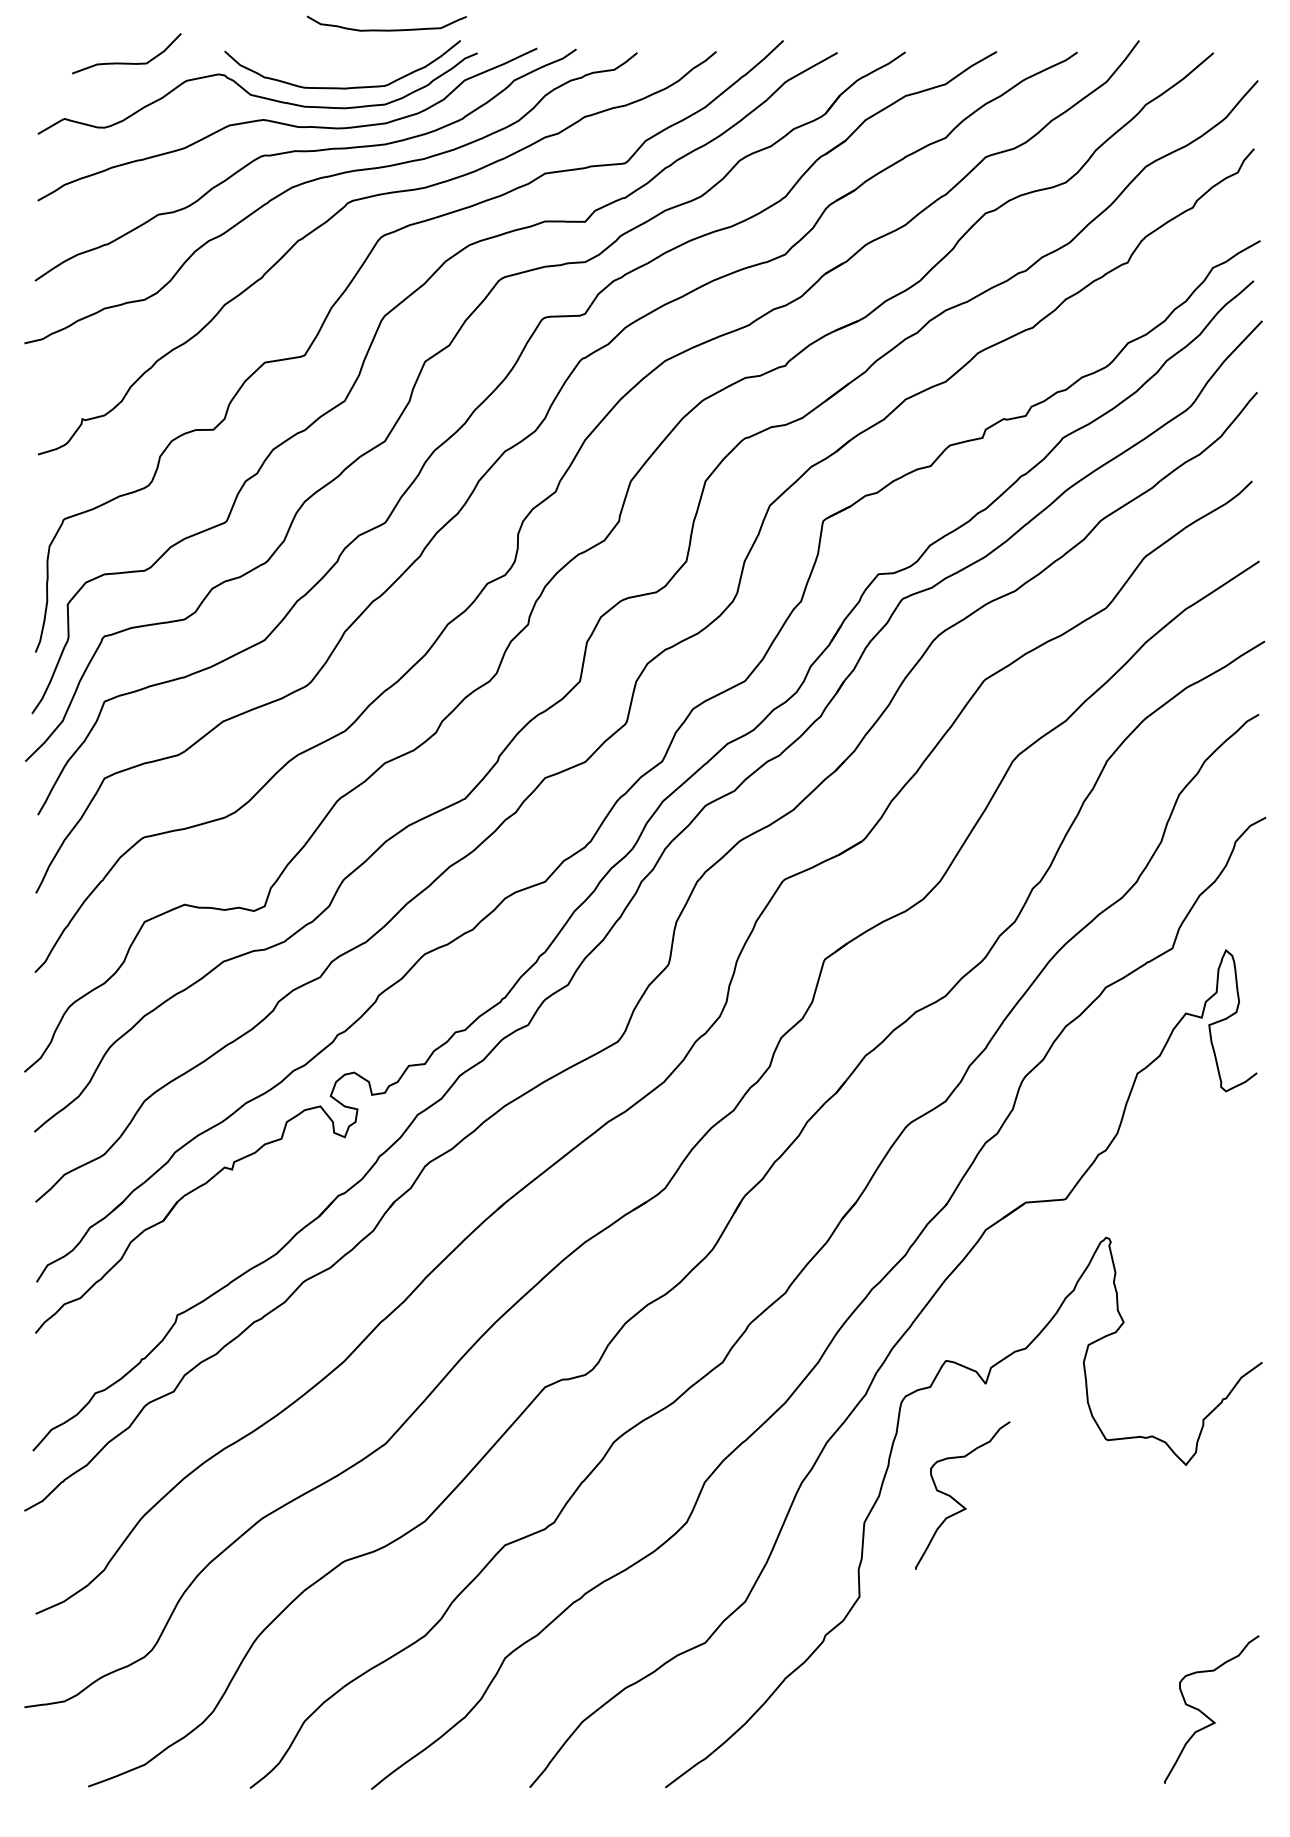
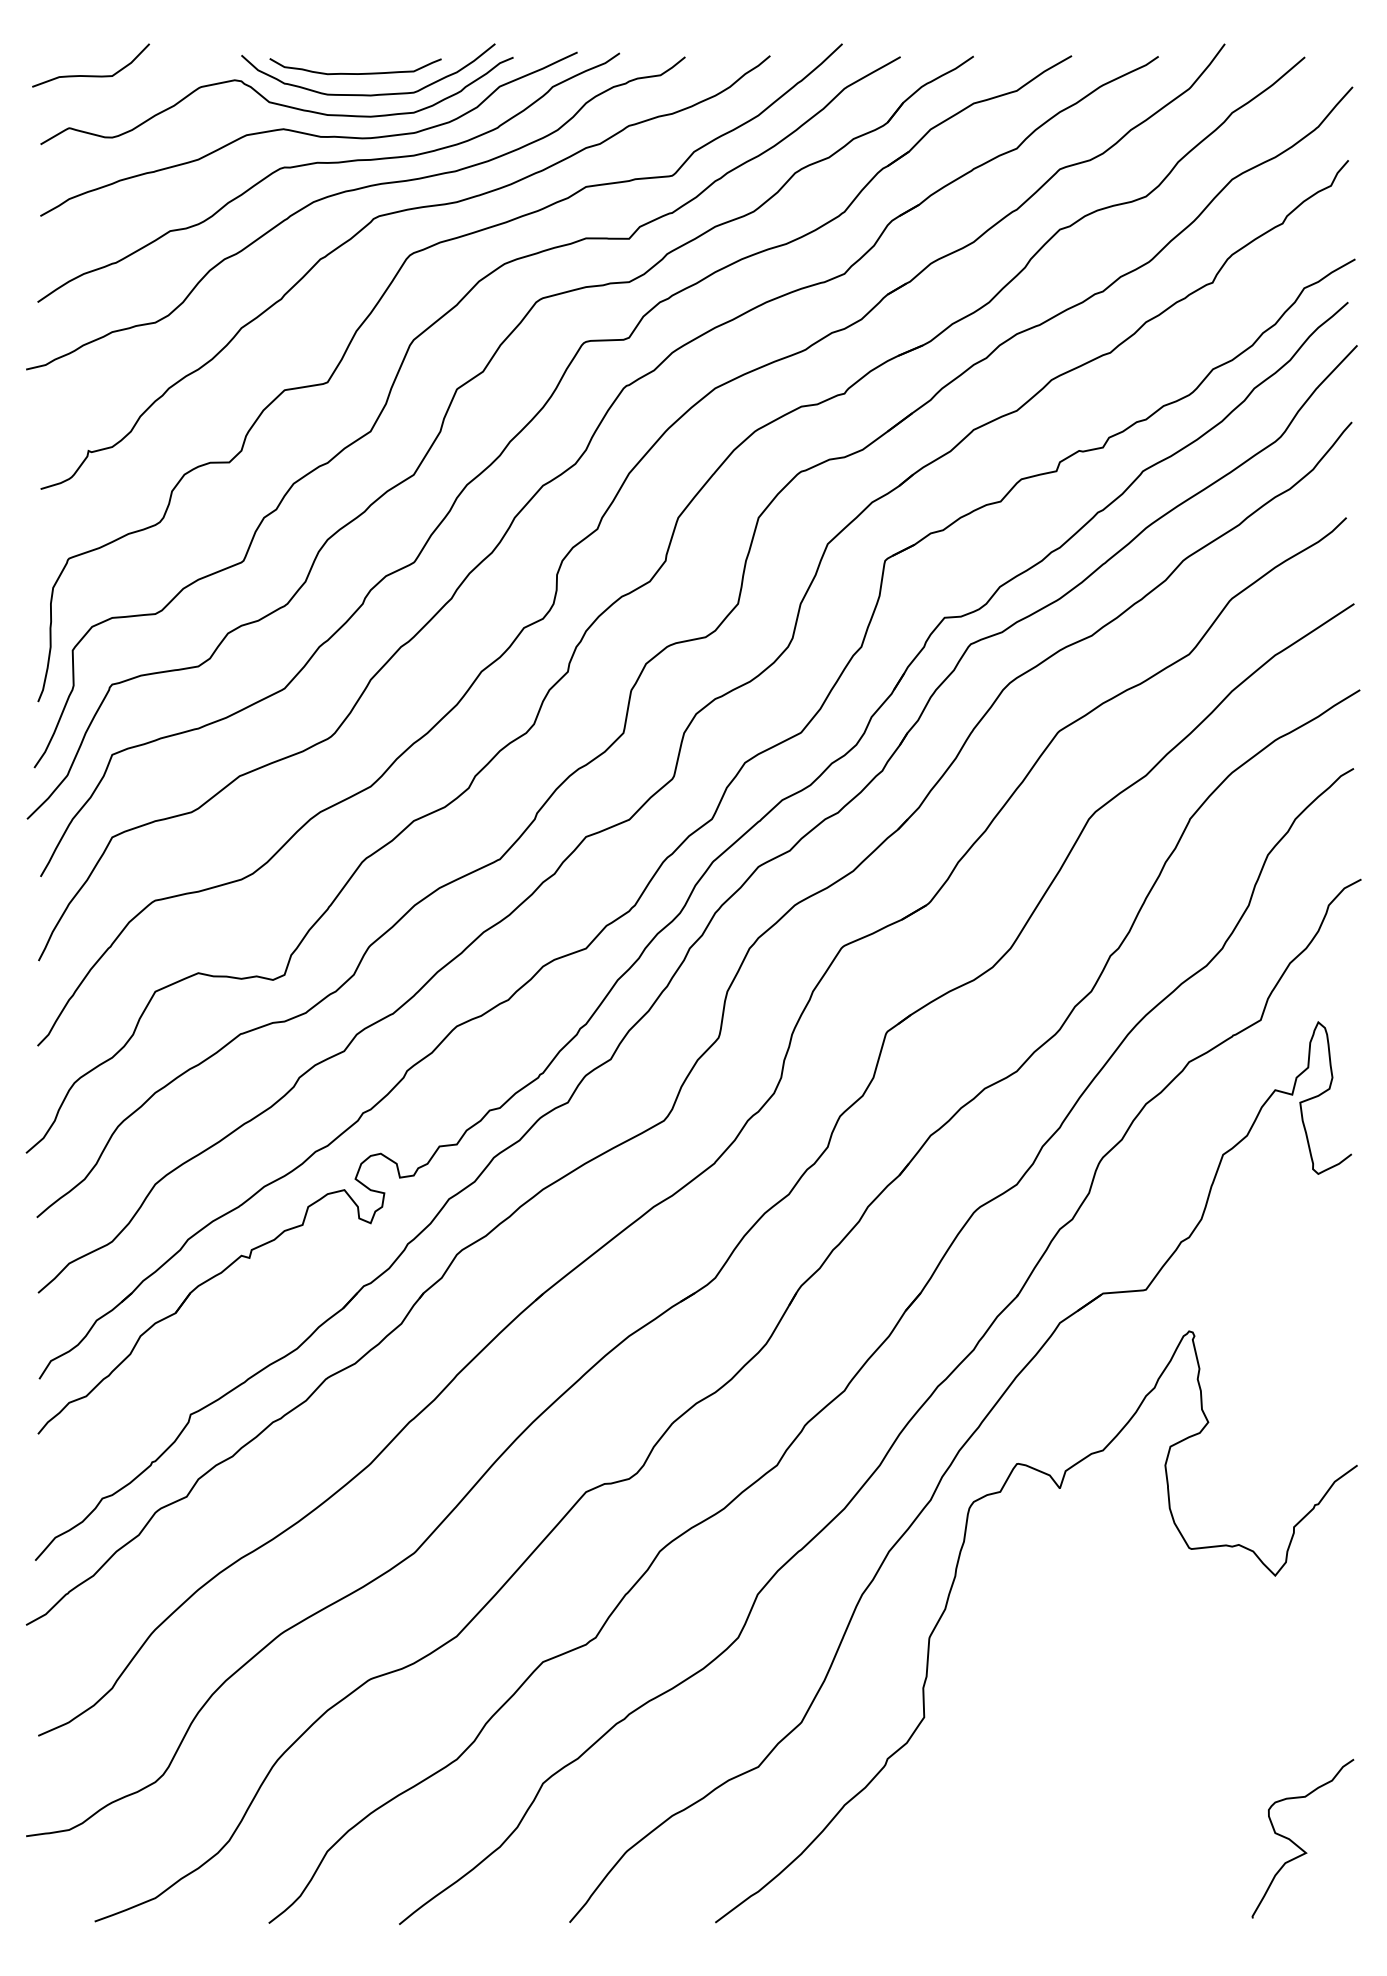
curve: (386, 29) -> (355, 72), moved
curve: (126, 62) -> (90, 74), moved
curve: (958, 1501) -> (1030, 1614), removed

